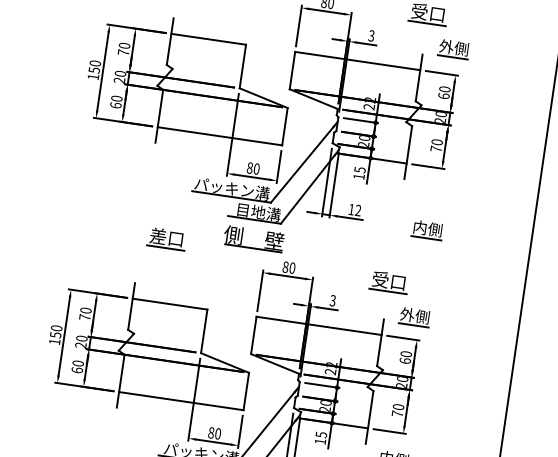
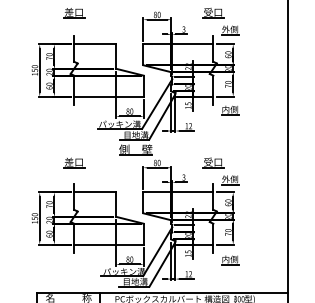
part: (428, 230) -> (230, 110), moved
part: (167, 238) -> (74, 162), moved

